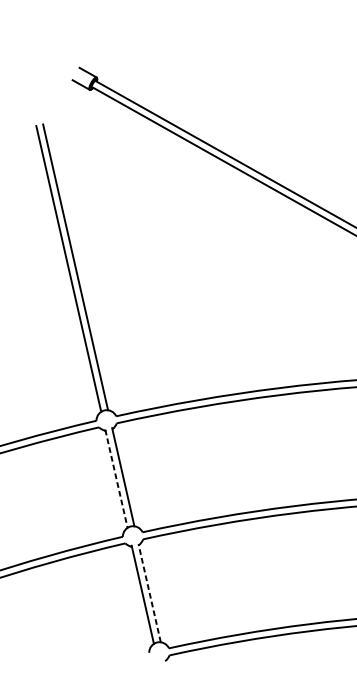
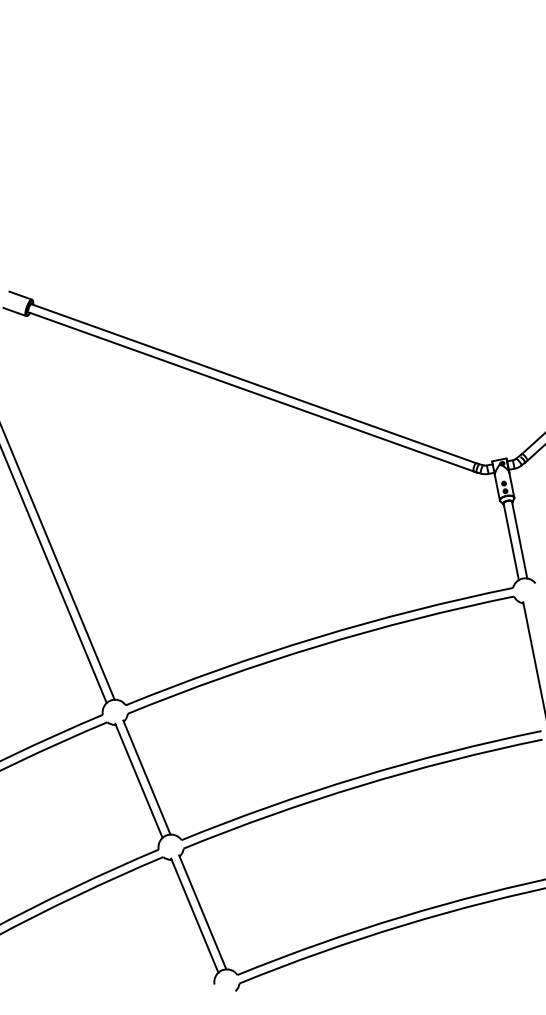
line: (116, 478) -> (138, 780), dashed -> solid
line: (149, 593) -> (202, 912), dashed -> solid

